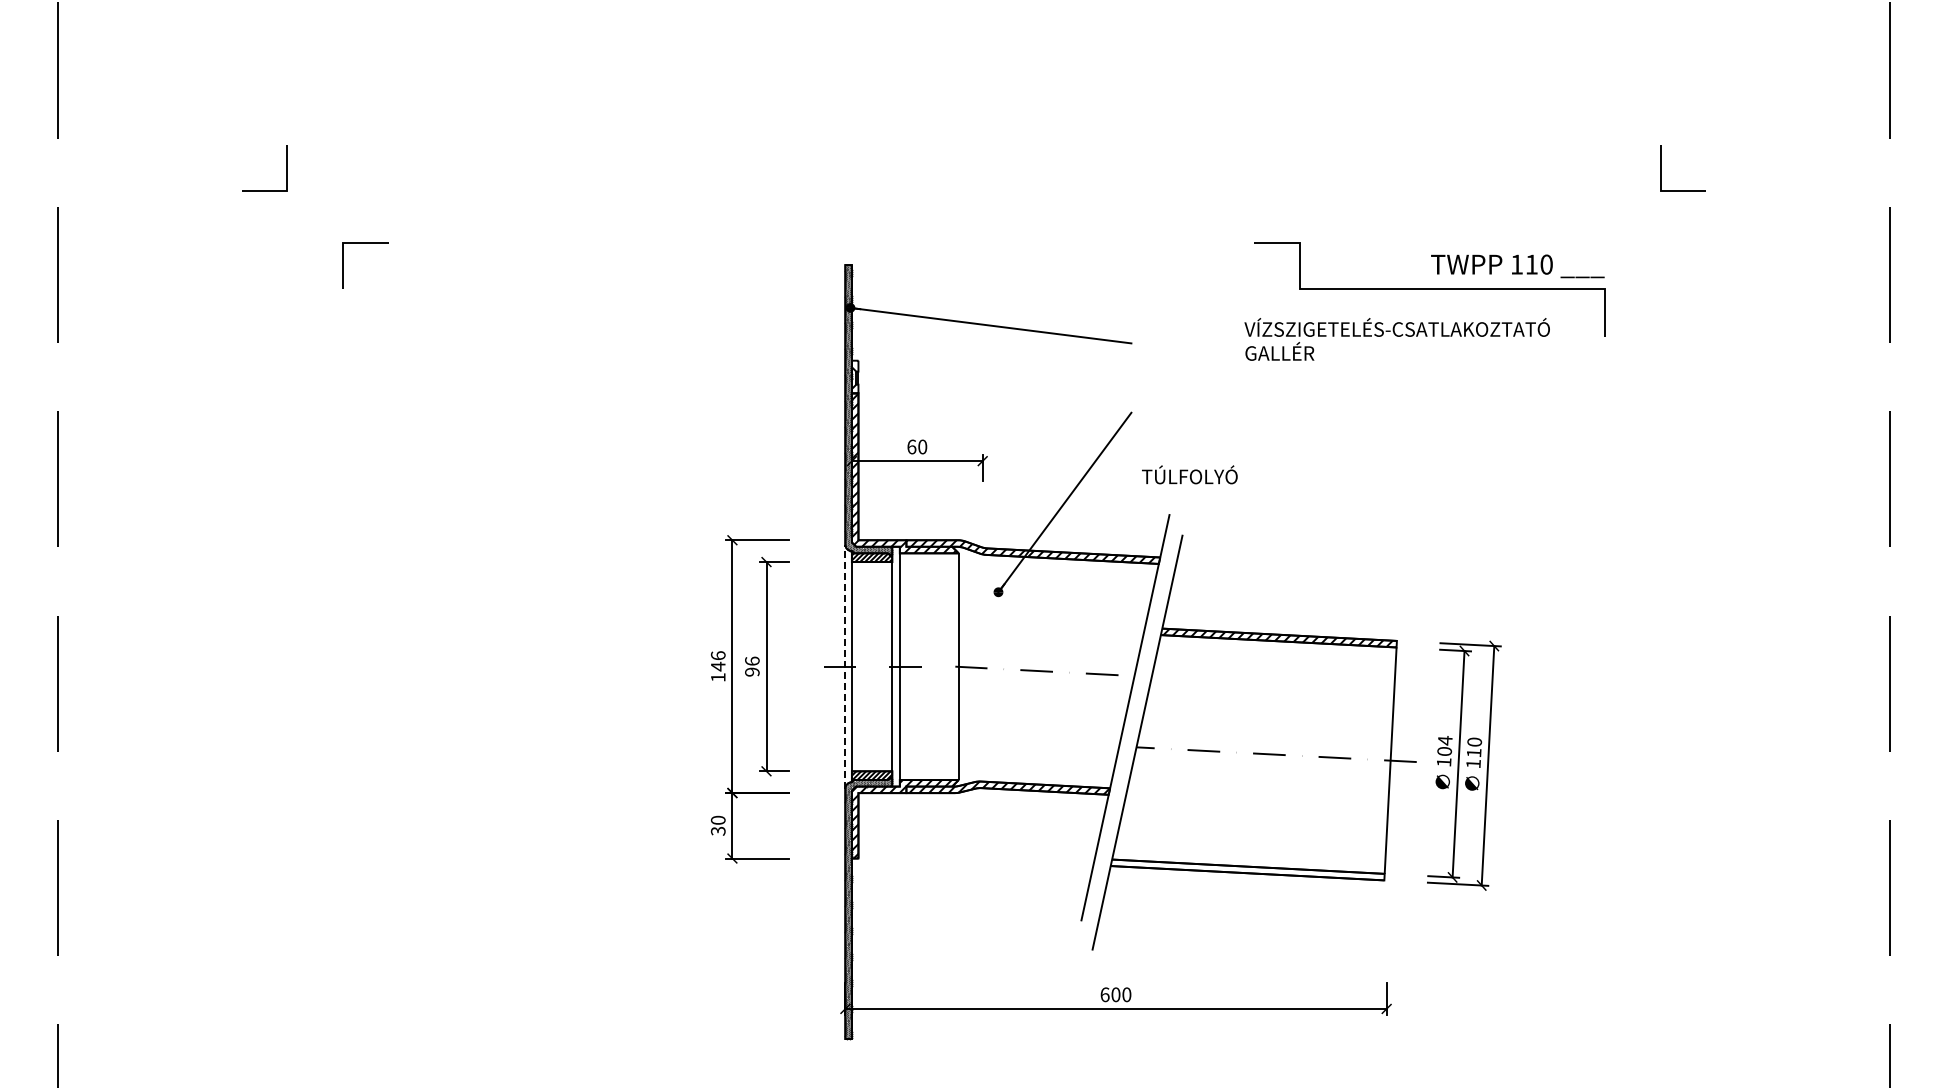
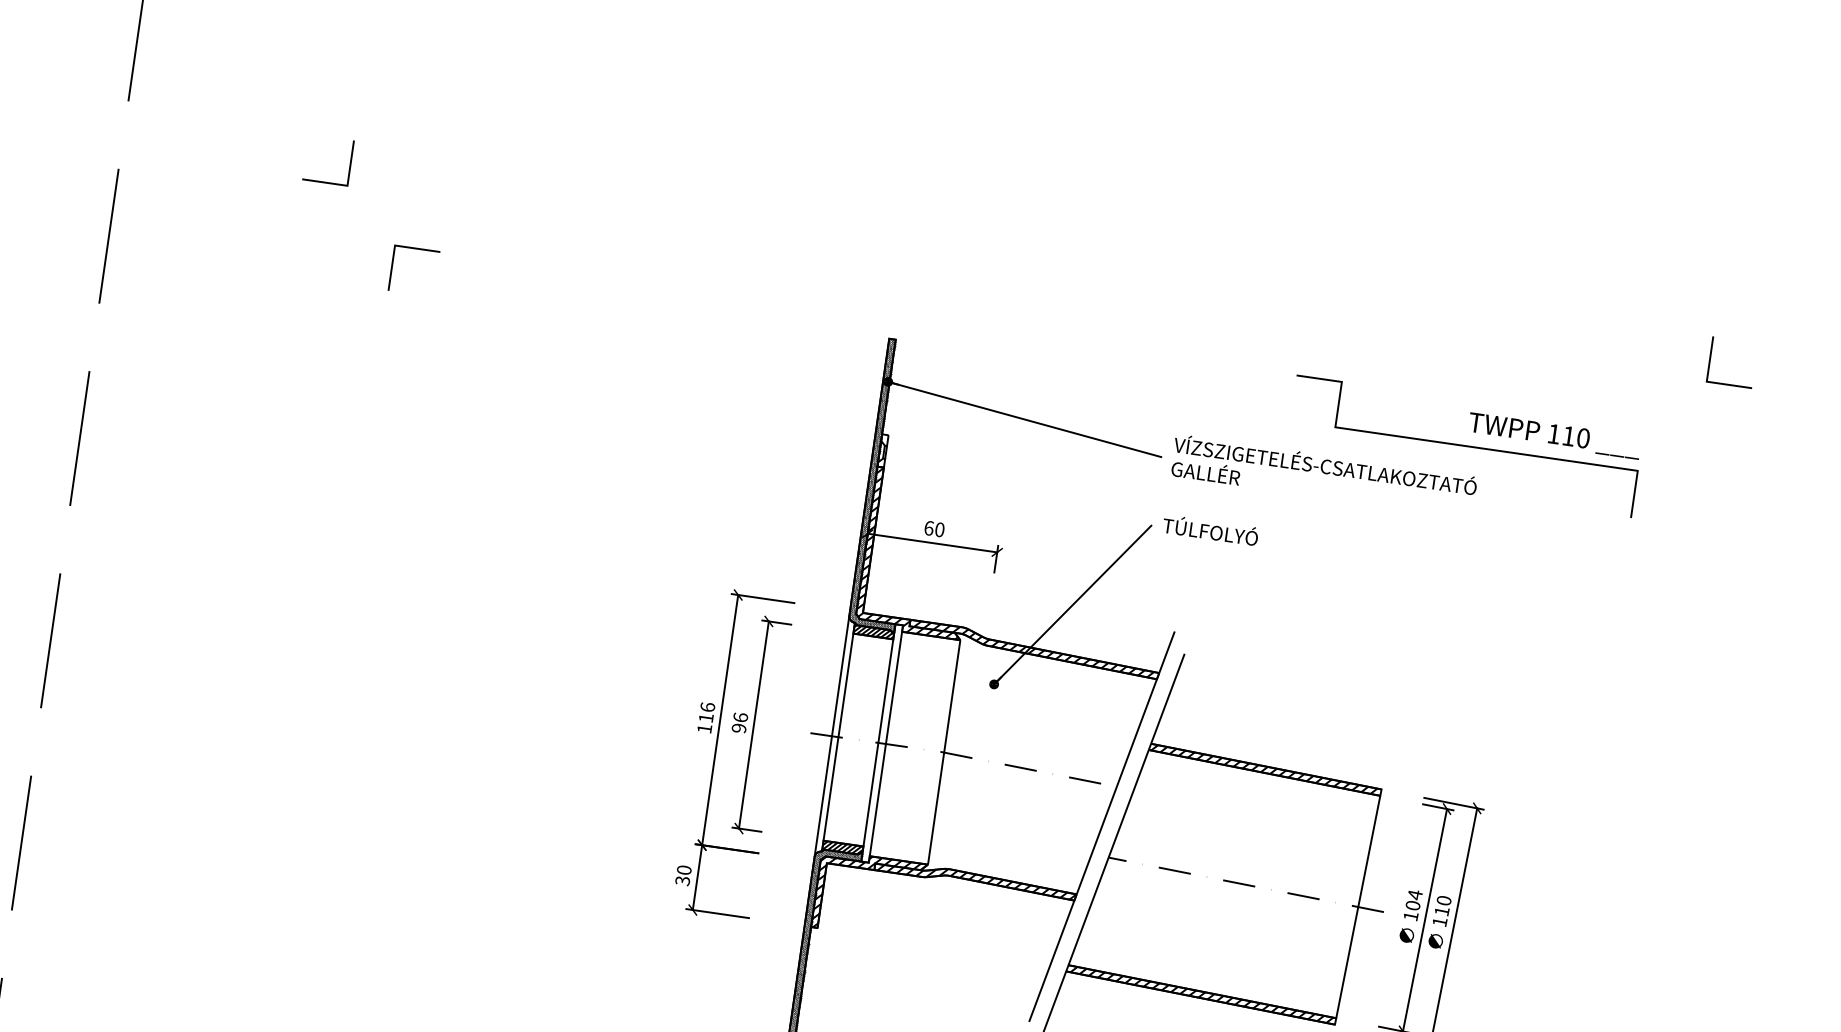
text: (1396, 339) -> (1323, 476), moved
text: (1189, 474) -> (1210, 529), moved
text: (718, 666) -> (706, 717), 146 -> 116
line: (845, 666) -> (832, 736), dashed -> solid
hatch: (1248, 869) -> (1202, 994), added

